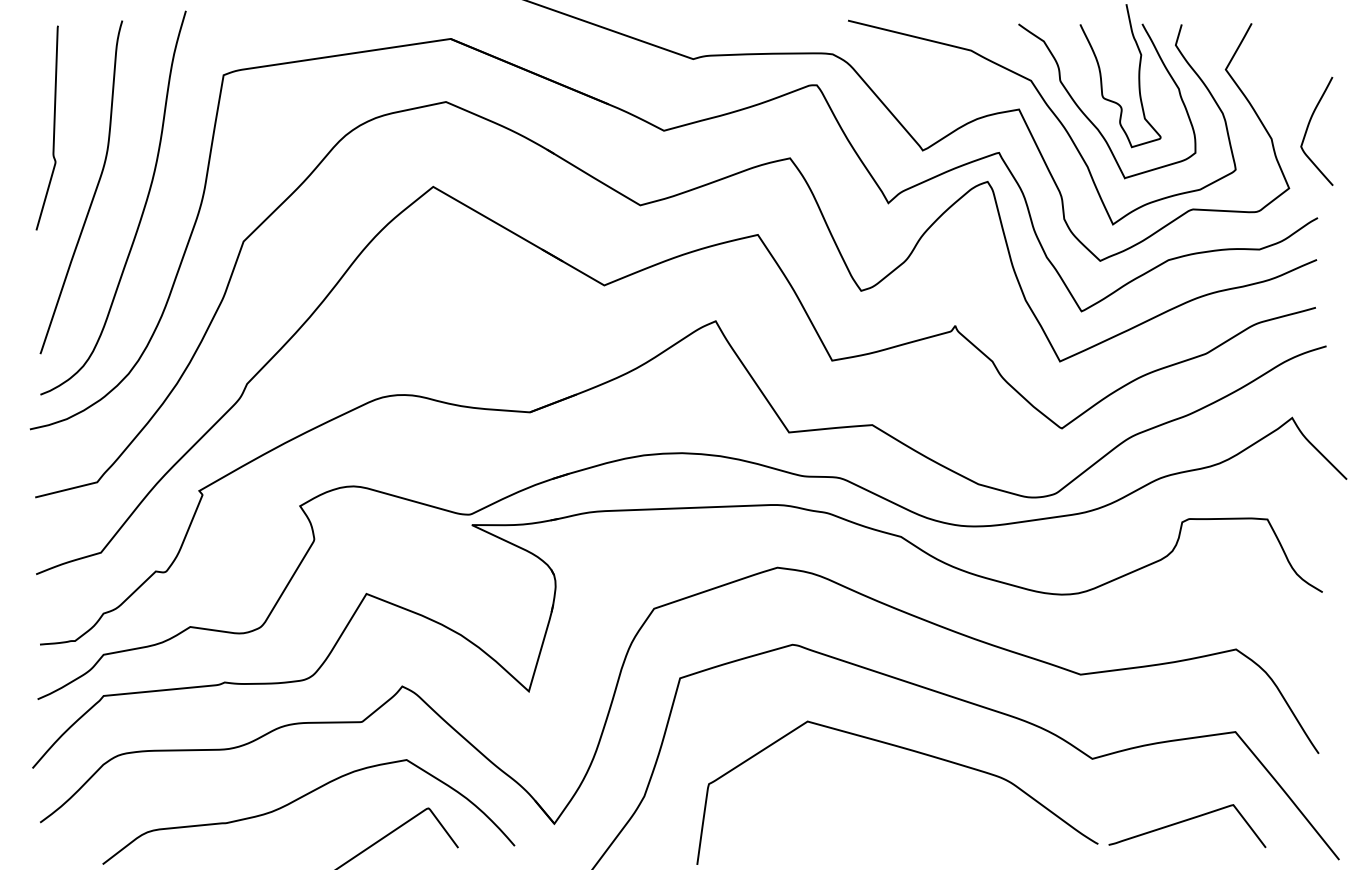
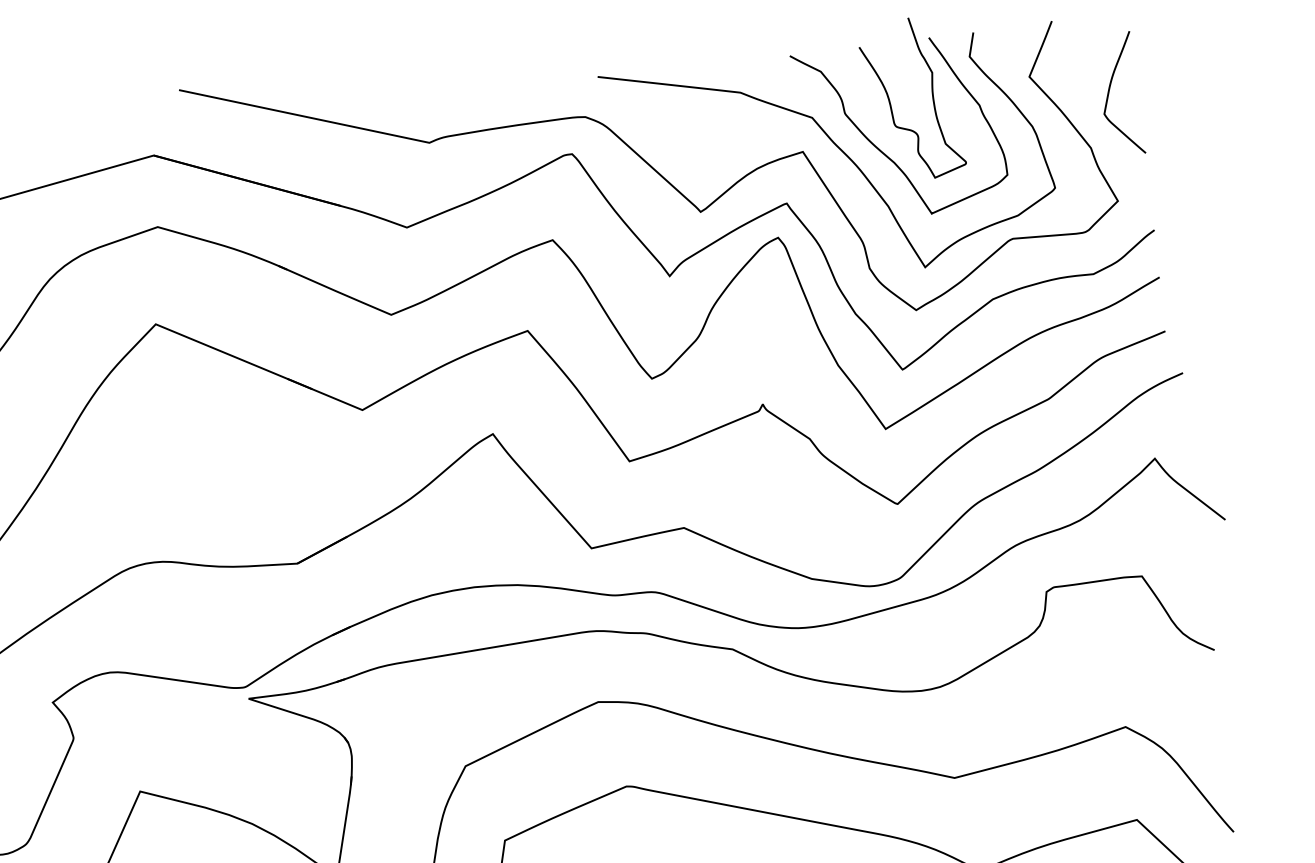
curve: (1308, 128) -> (1109, 92), moved

